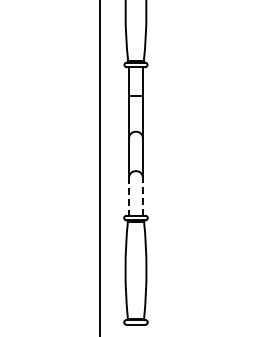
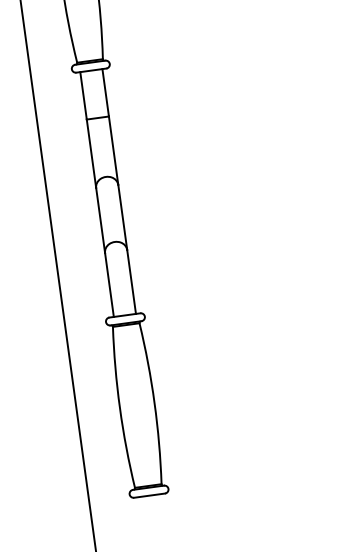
line: (142, 195) -> (131, 280), dashed -> solid
line: (129, 196) -> (109, 285), dashed -> solid

